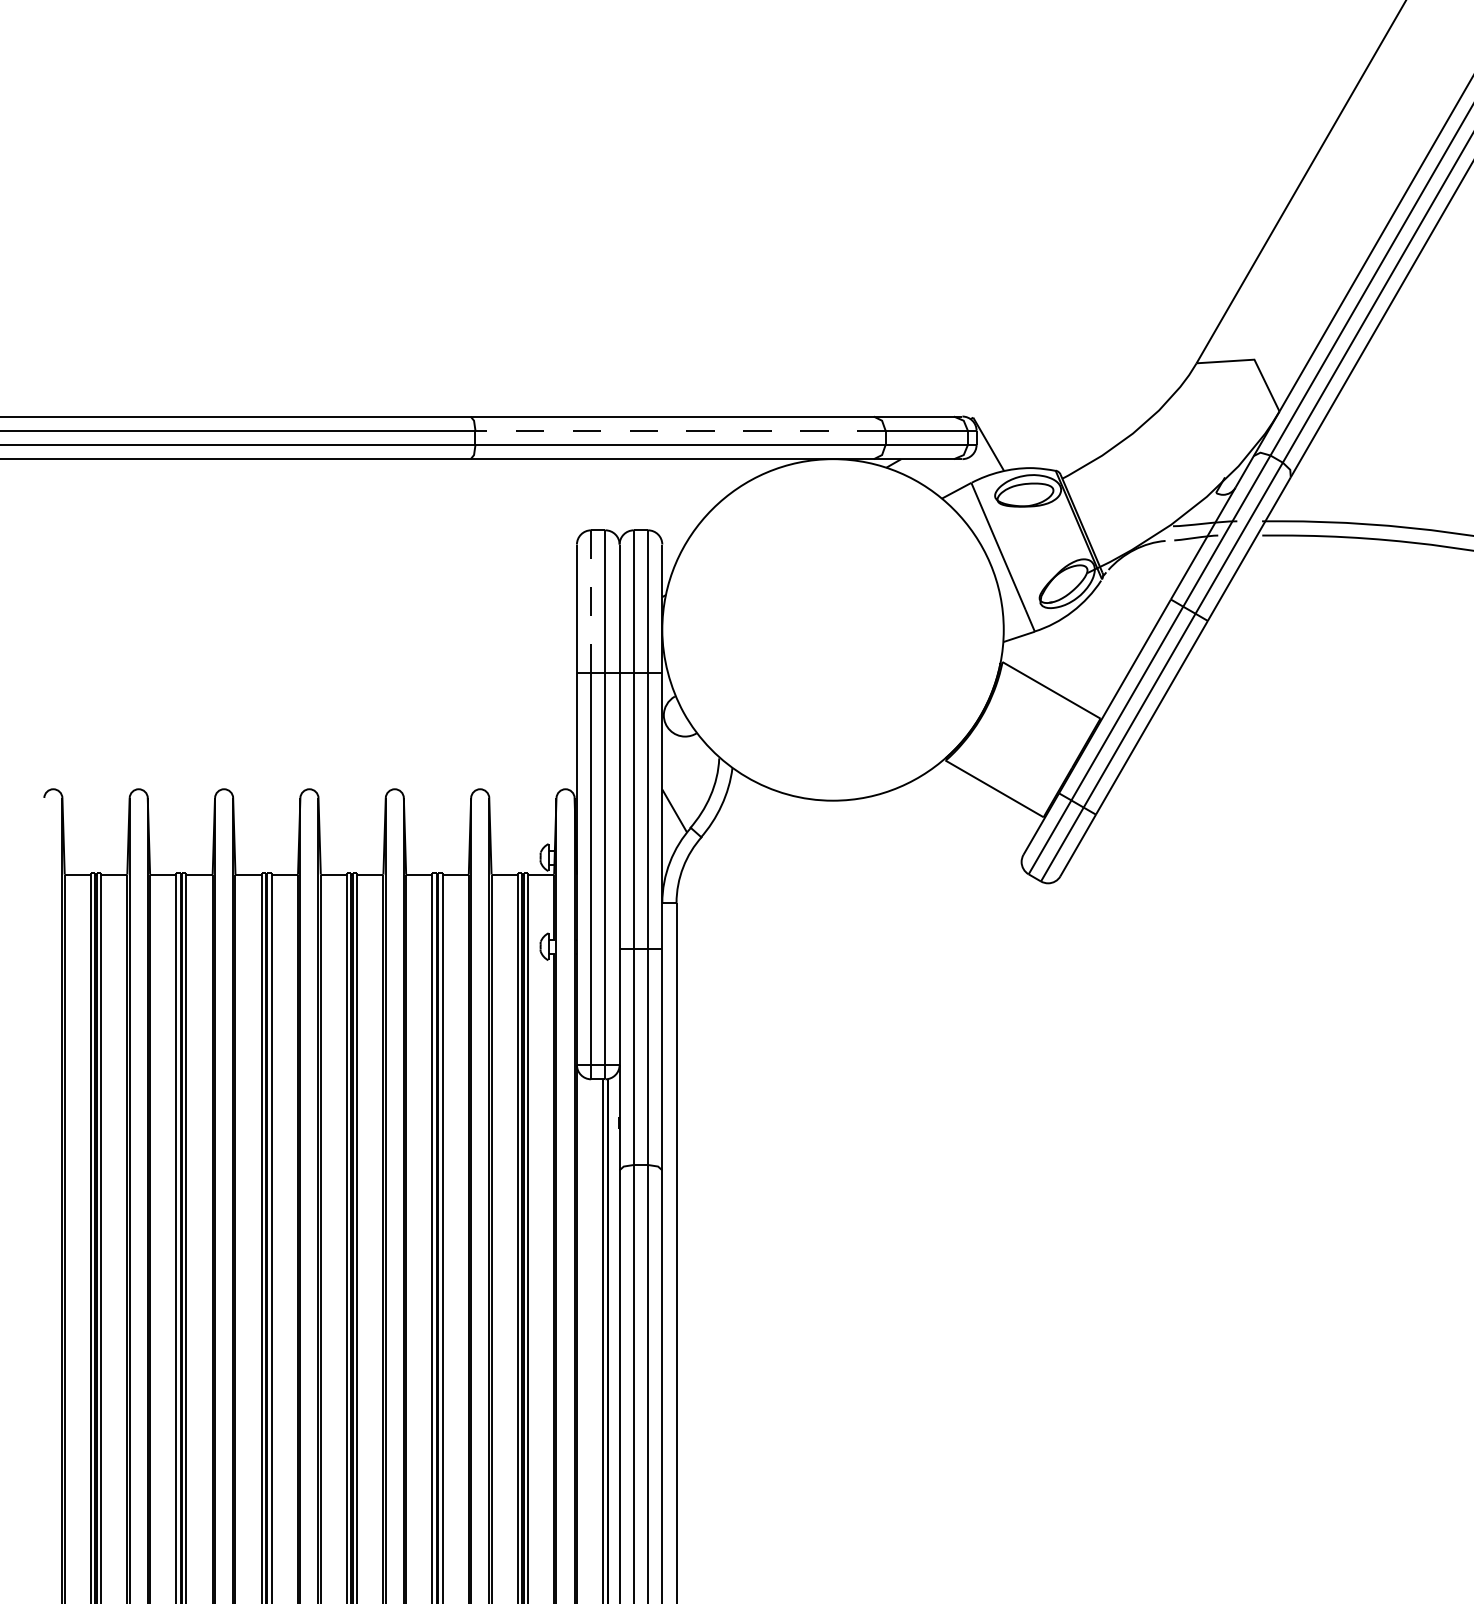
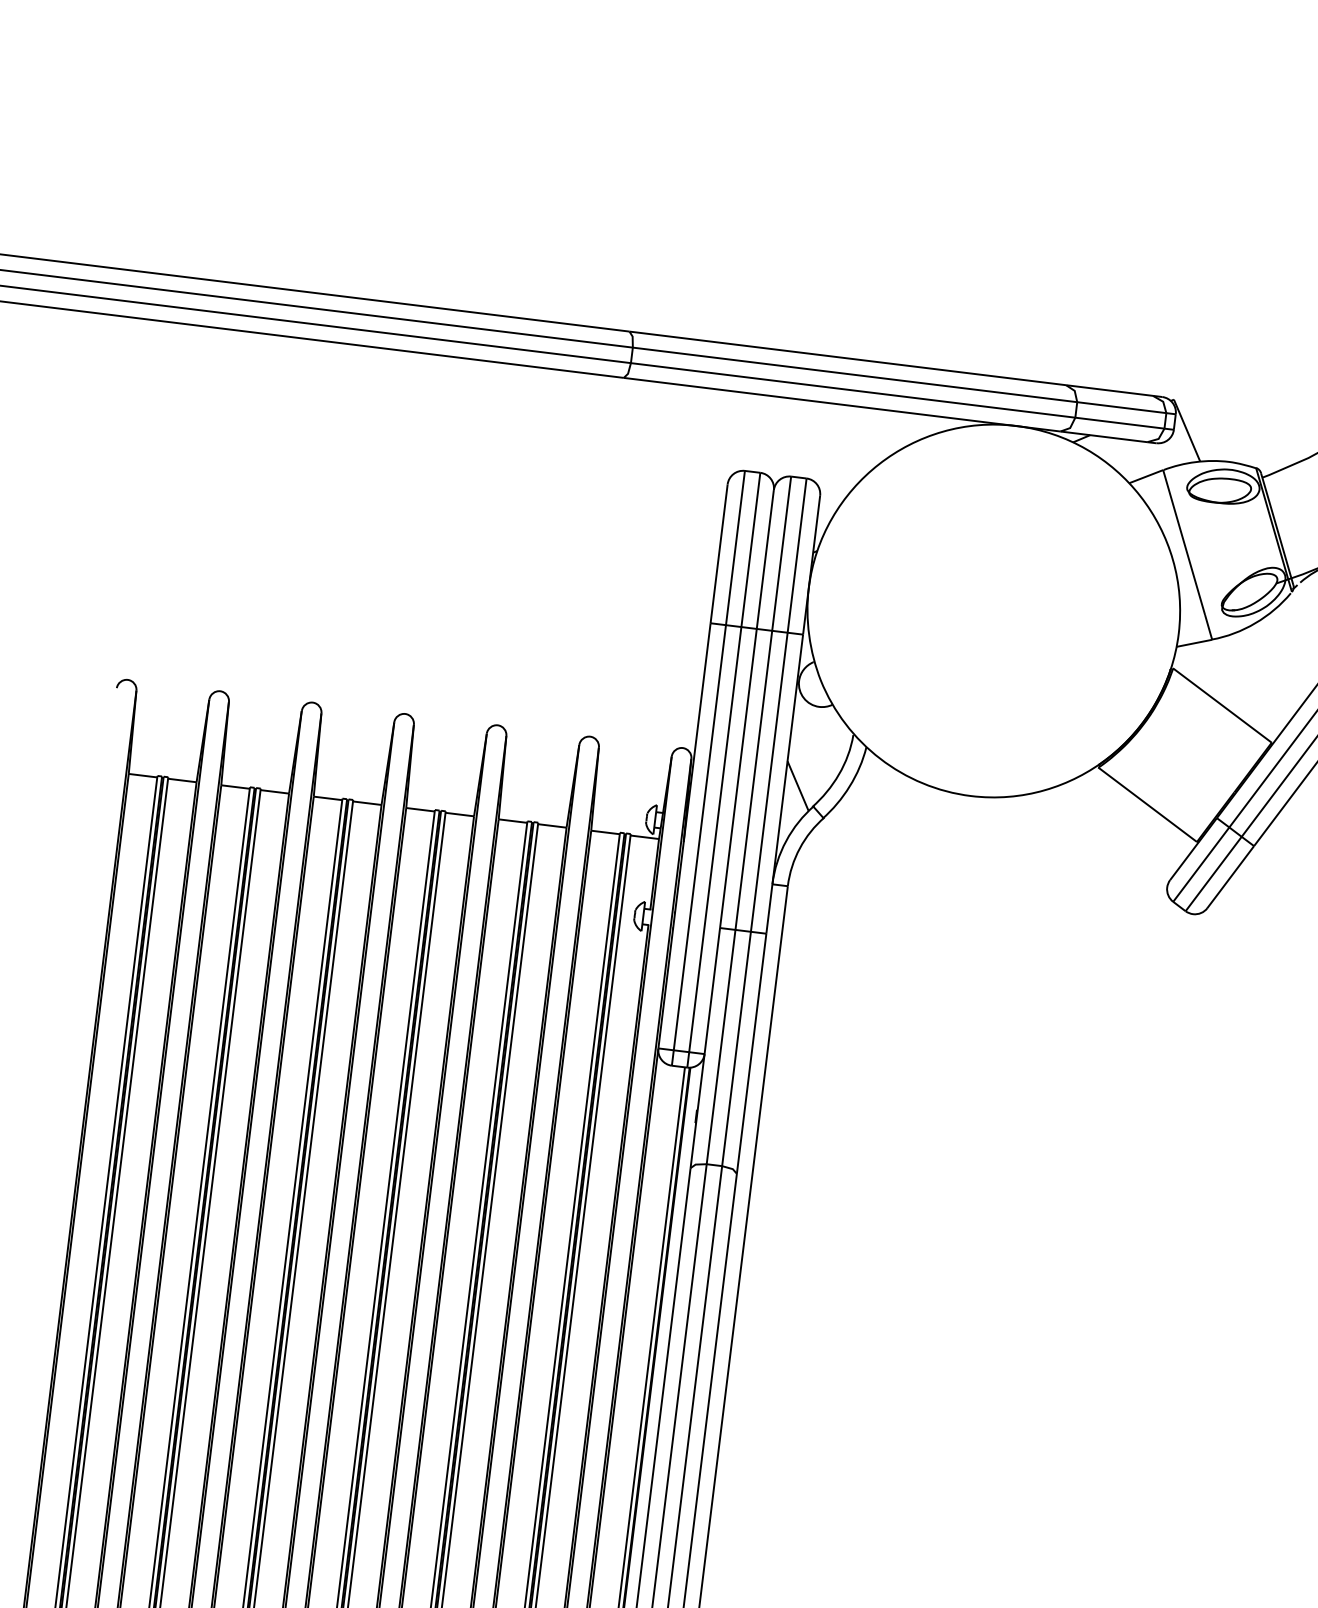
line: (681, 430) -> (856, 374), dashed -> solid
line: (591, 600) -> (735, 546), dashed -> solid

